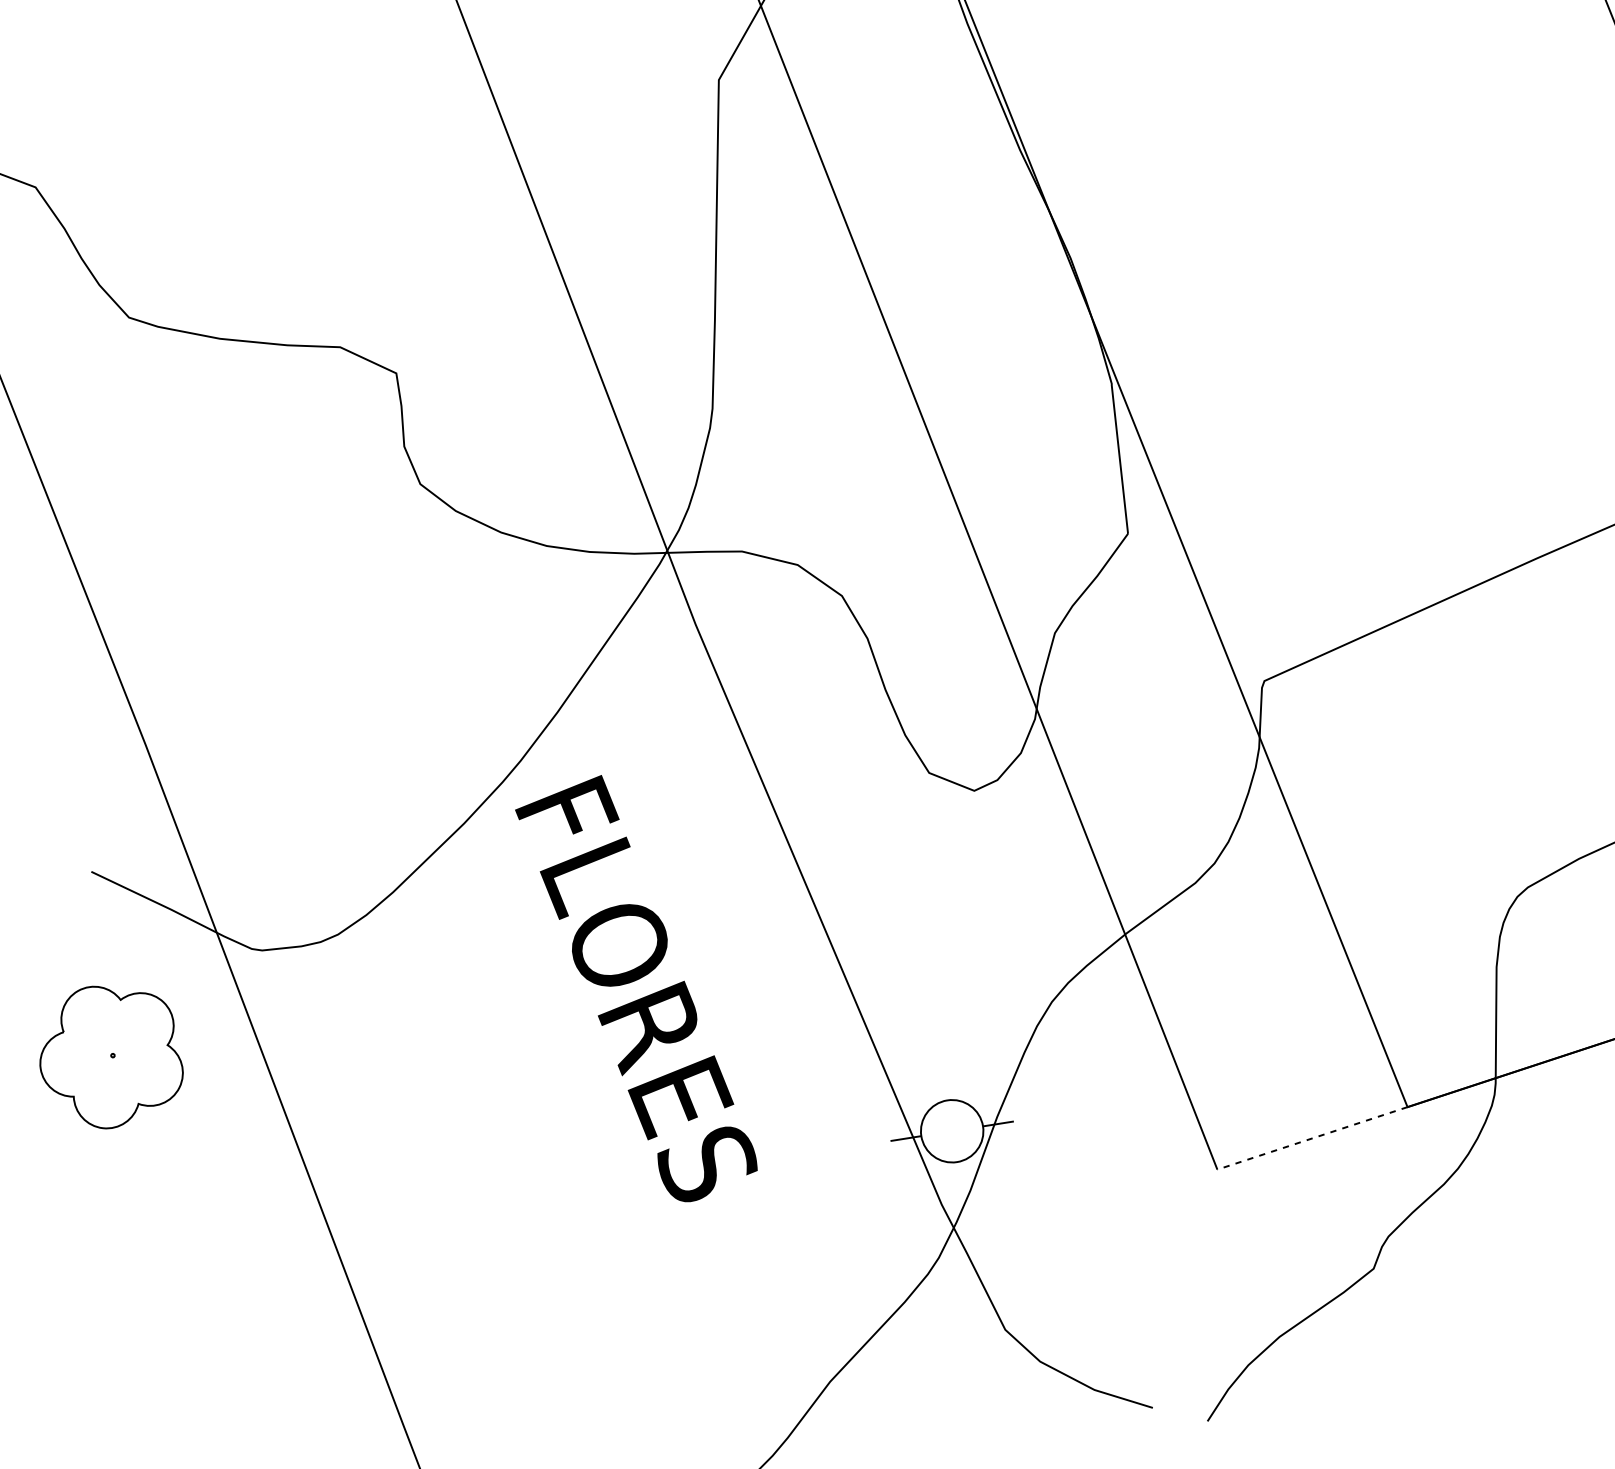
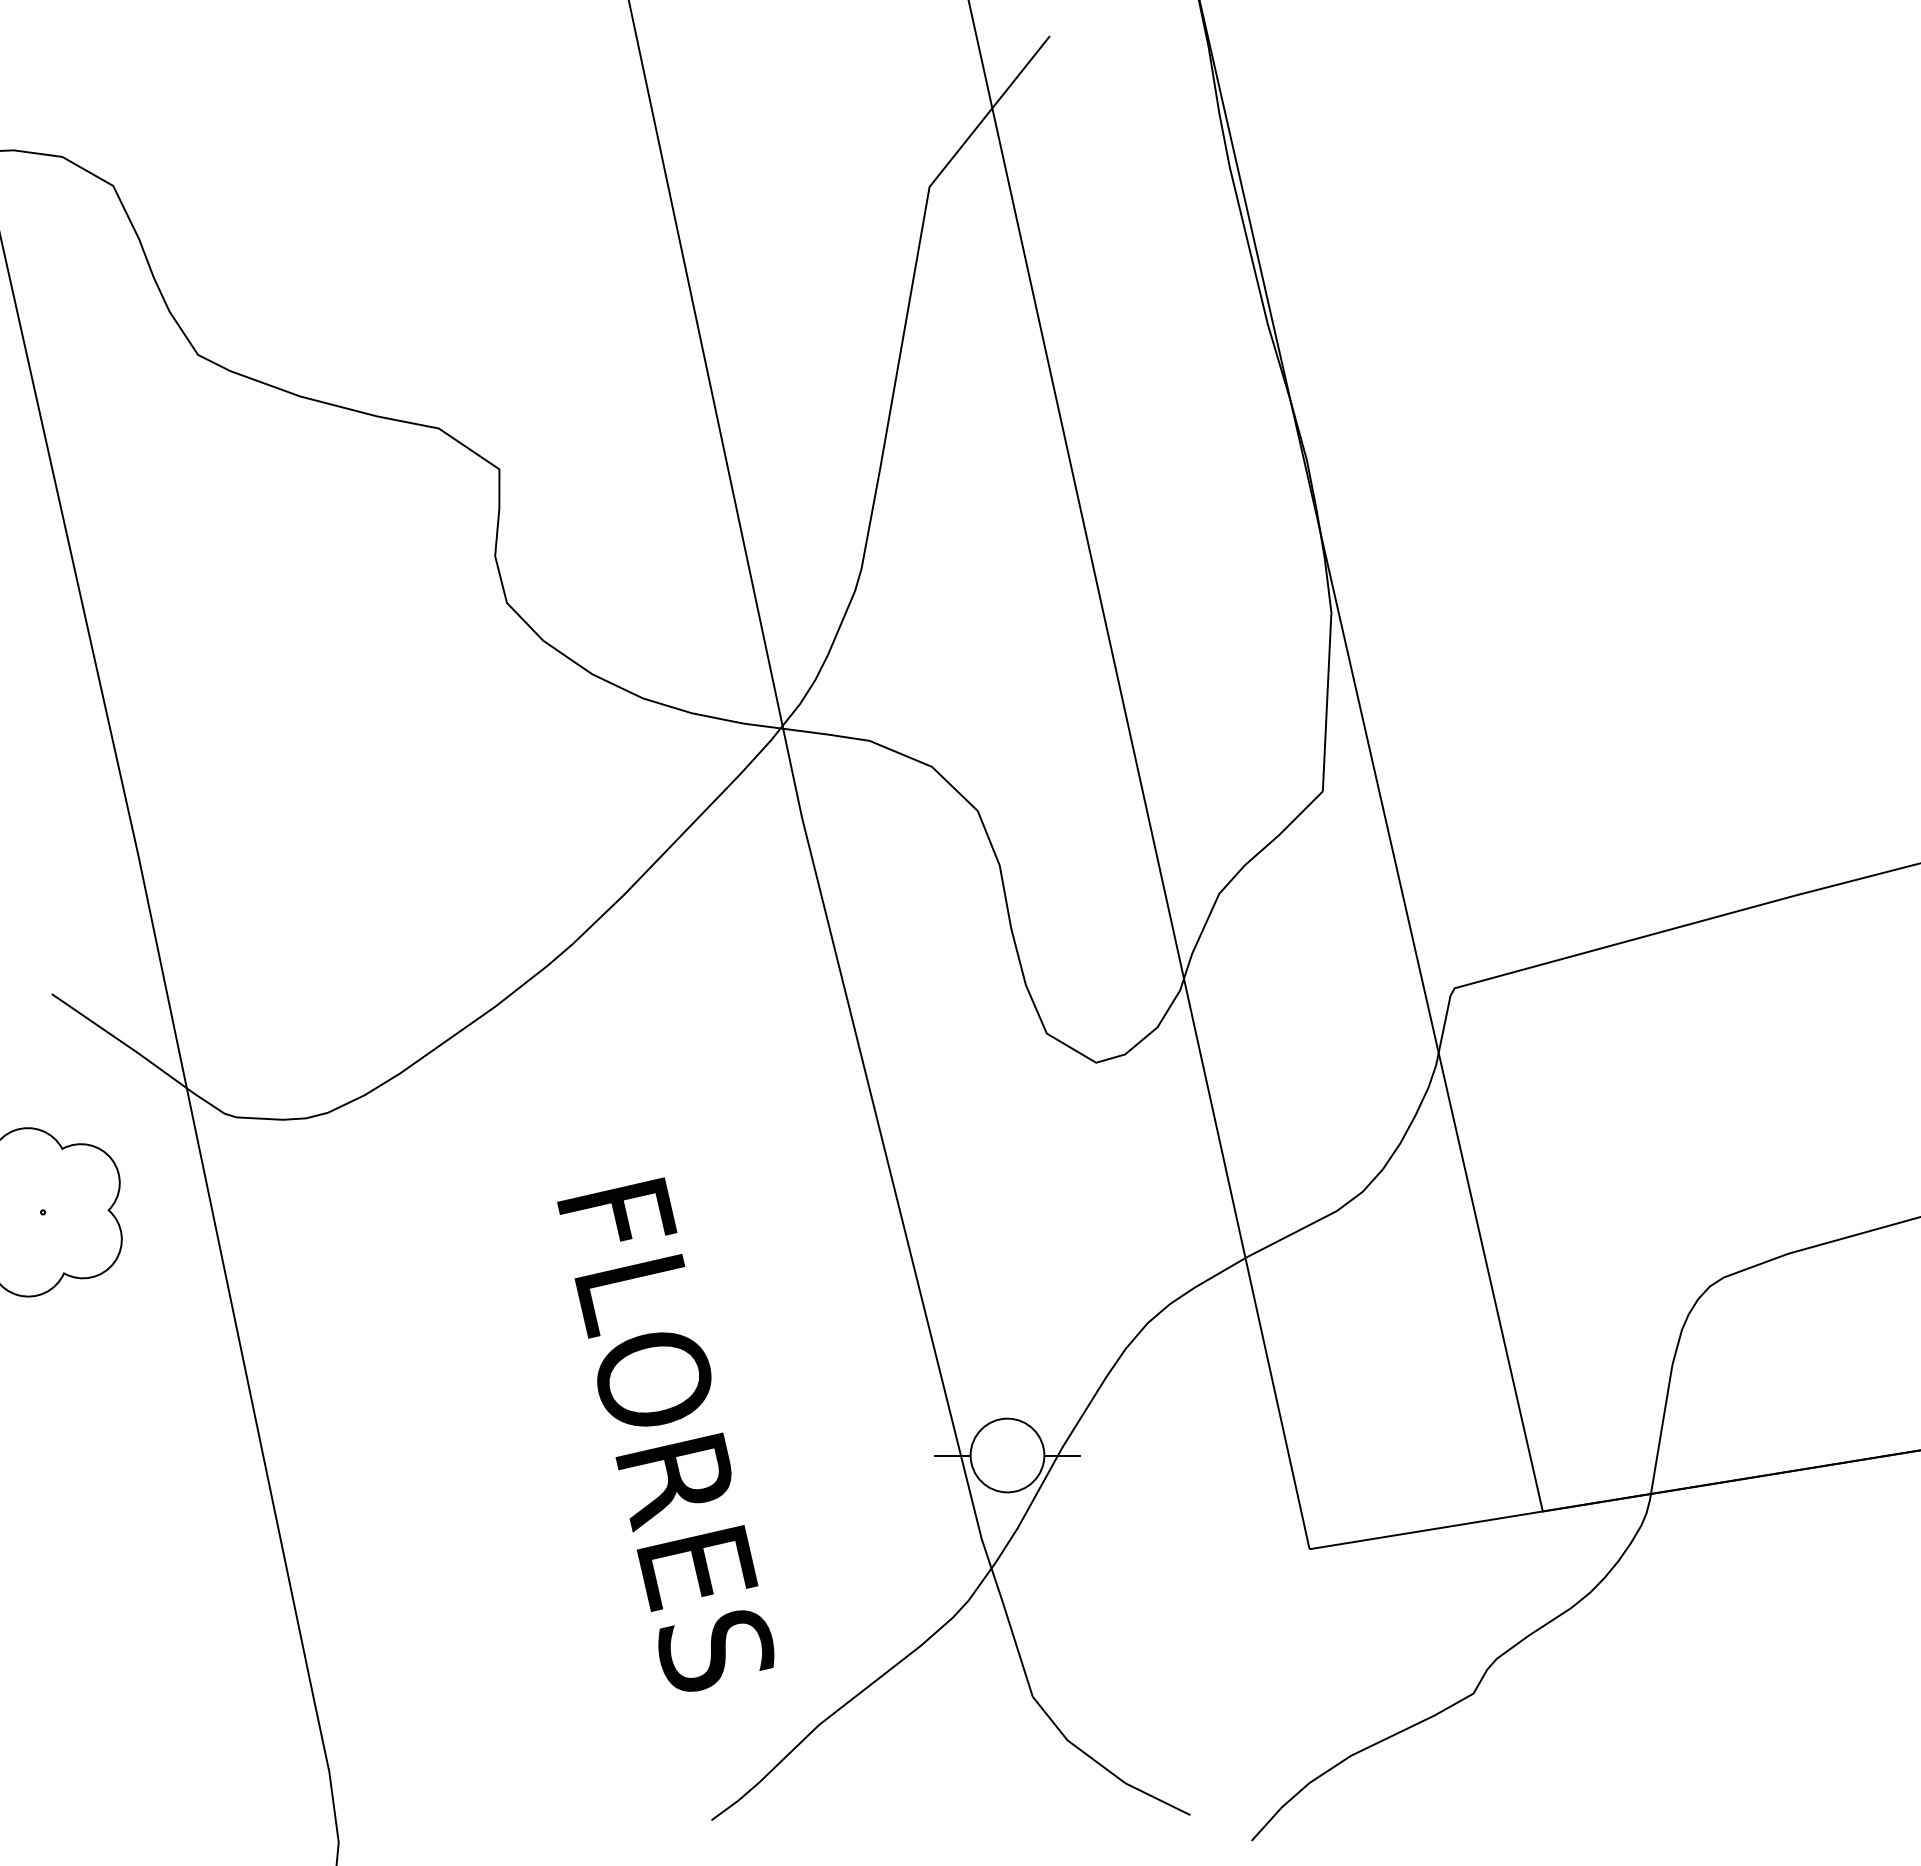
text: (636, 989) -> (665, 1434), moved
line: (1311, 1138) -> (1425, 1530), dashed -> solid

